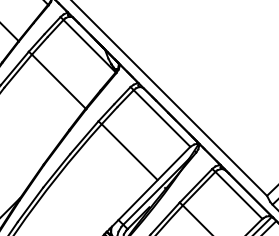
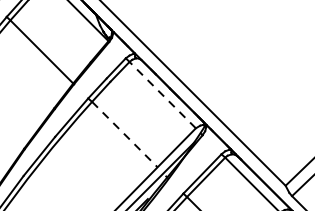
line: (161, 118) -> (162, 95), solid -> dashed
line: (130, 152) -> (125, 134), solid -> dashed

